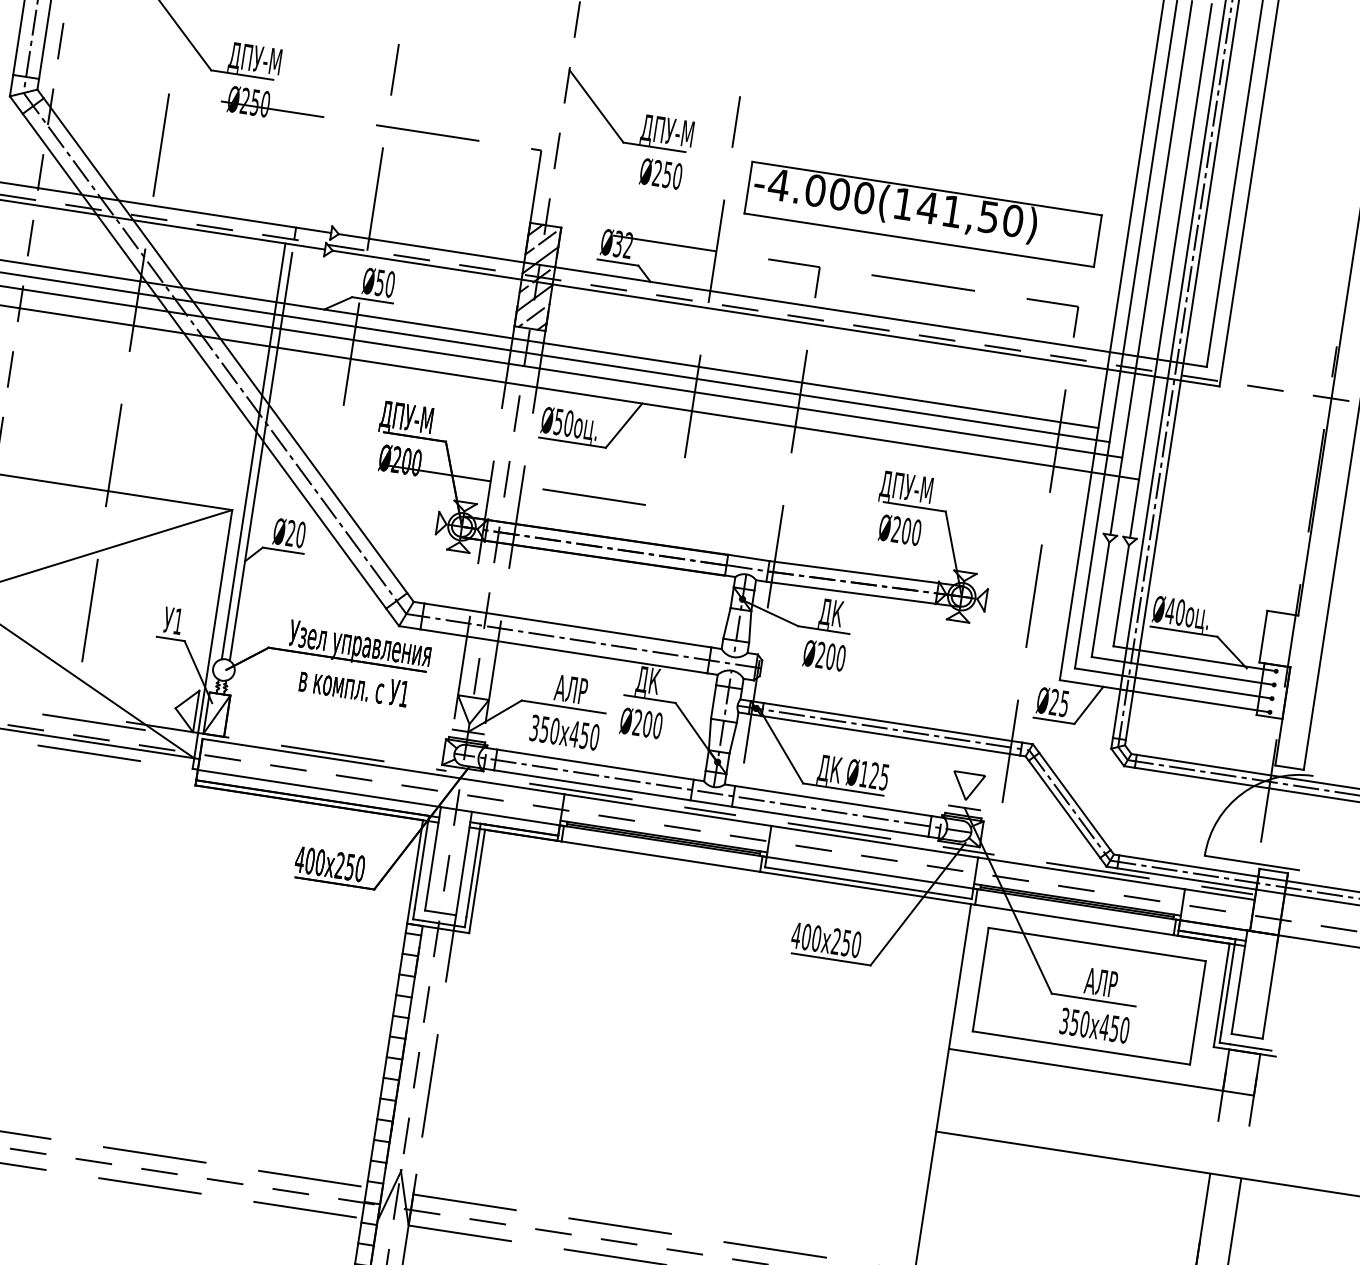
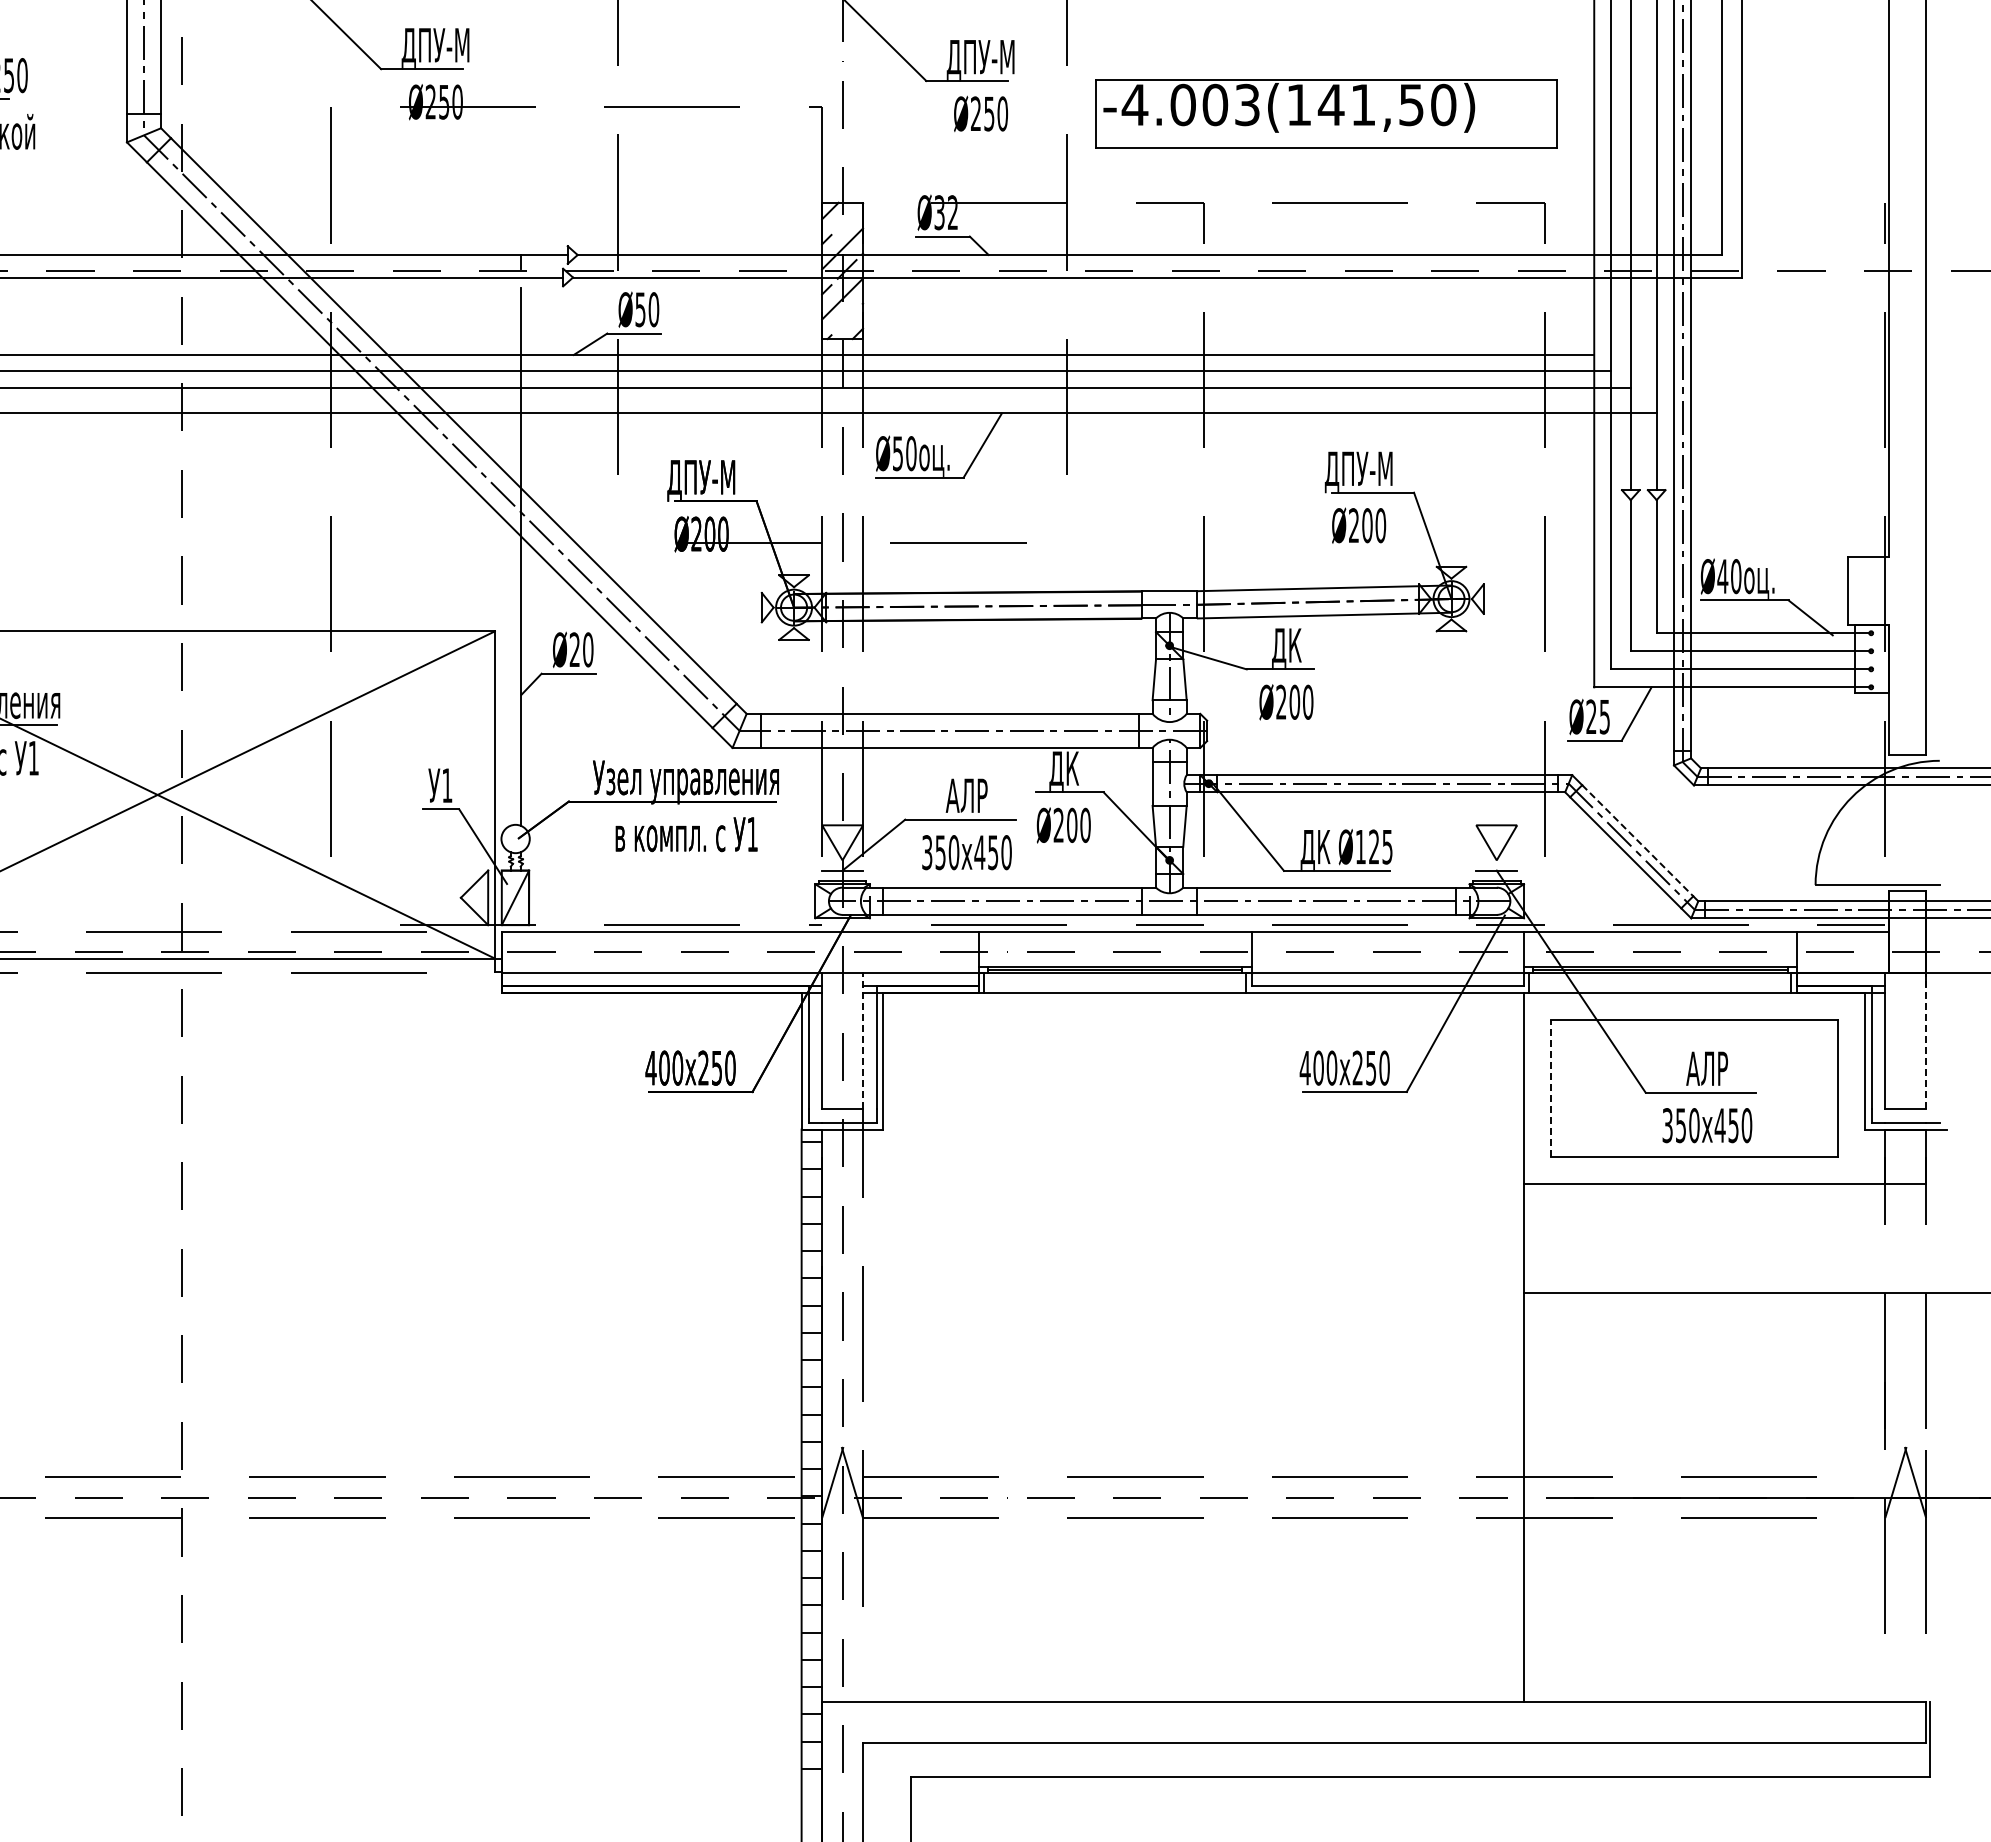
text: (864, 197) -> (1247, 104), -4.000(141,50) -> -4.003(141,50)
line: (546, 237) -> (846, 218), removed
line: (535, 314) -> (846, 319), removed
line: (253, 451) -> (510, 551), removed
line: (1074, 801) -> (1637, 840), solid -> dashed
line: (464, 863) -> (863, 1040), solid -> dashed
line: (980, 979) -> (1551, 1088), solid -> dashed
line: (1270, 986) -> (1926, 1040), solid -> dashed

